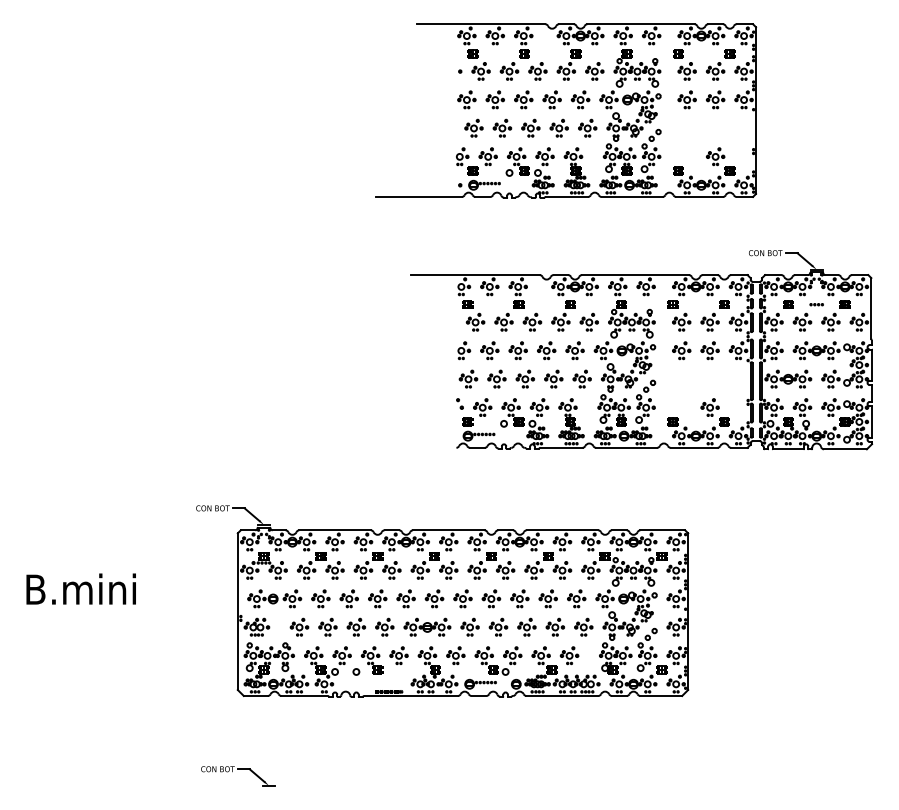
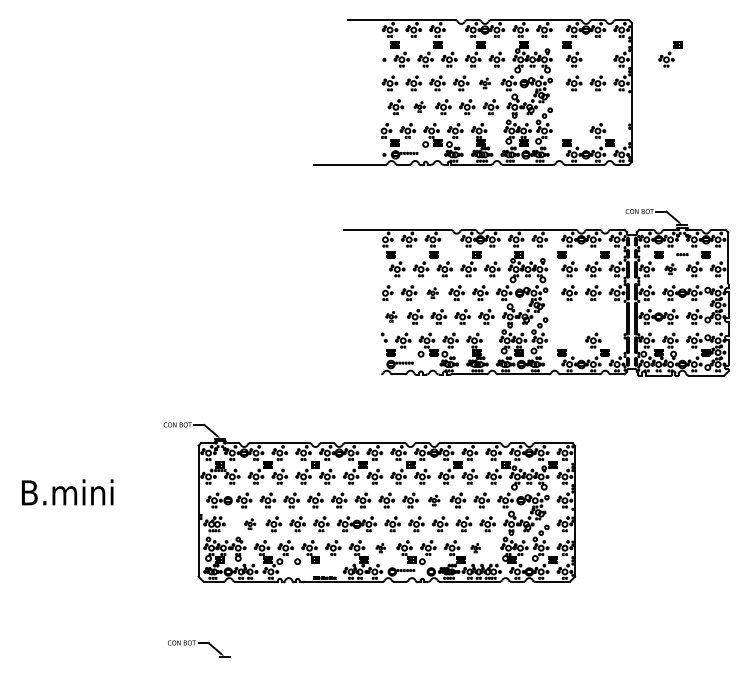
part: (720, 64) -> (670, 53), moved
part: (580, 99) -> (485, 83), size x0.7
part: (502, 127) -> (419, 106), size x0.7
part: (802, 321) -> (670, 268), size x0.7
part: (517, 350) -> (432, 292), size x0.7
part: (468, 378) -> (391, 316), size x0.7
part: (519, 598) -> (434, 500), size x0.7
part: (299, 626) -> (250, 523), size x0.7
part: (455, 655) -> (380, 547), size x0.6
part: (569, 655) -> (475, 547), size x0.6

